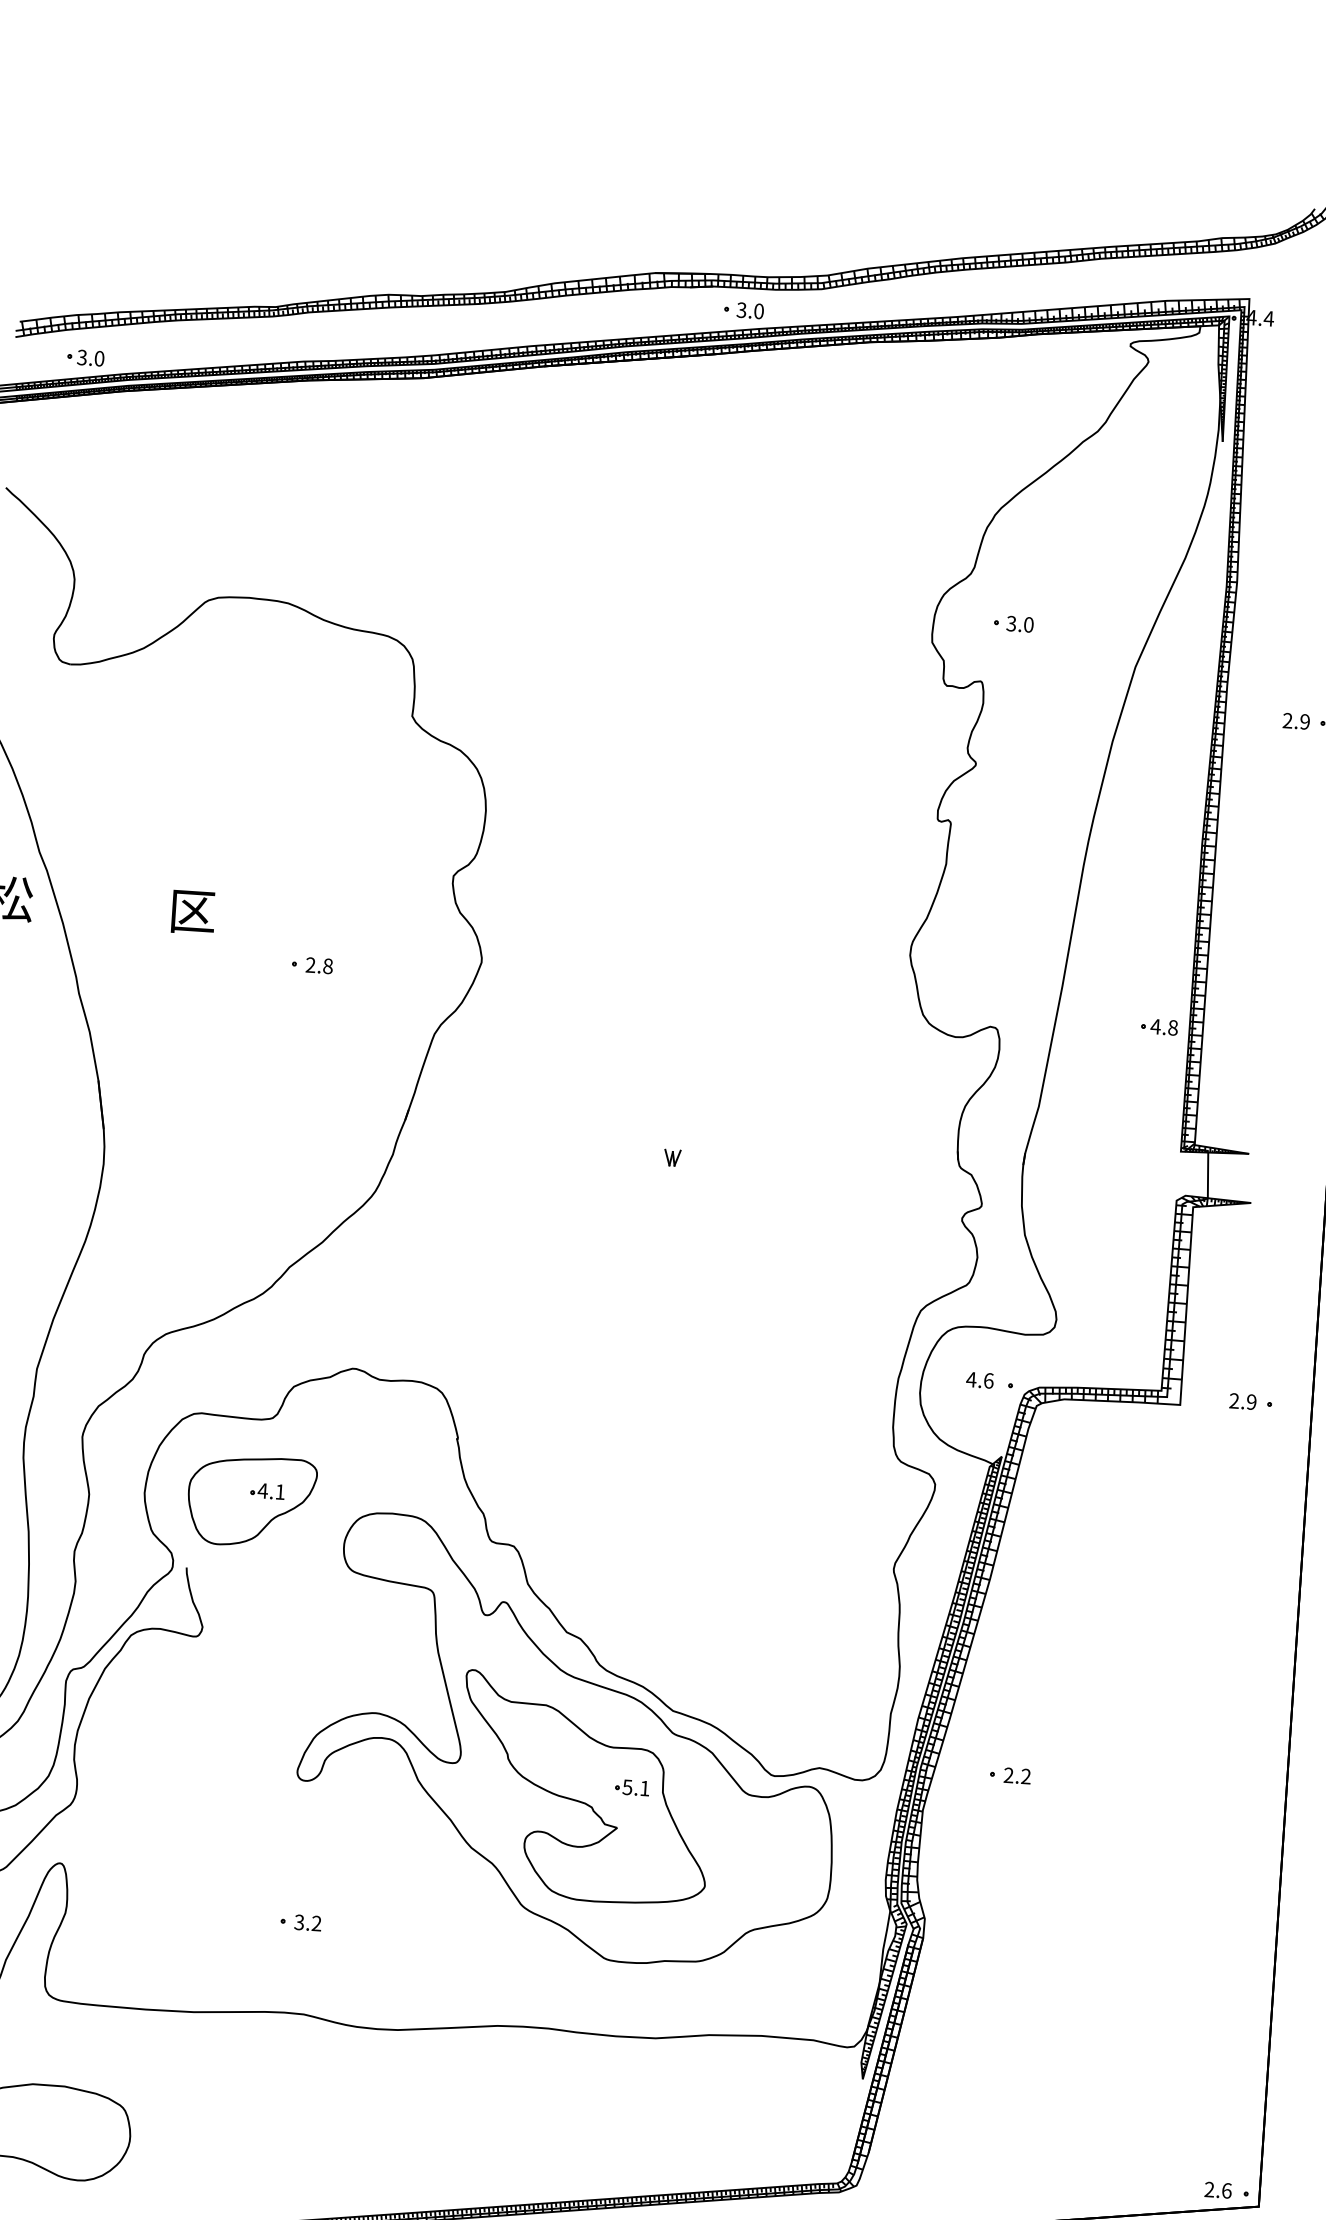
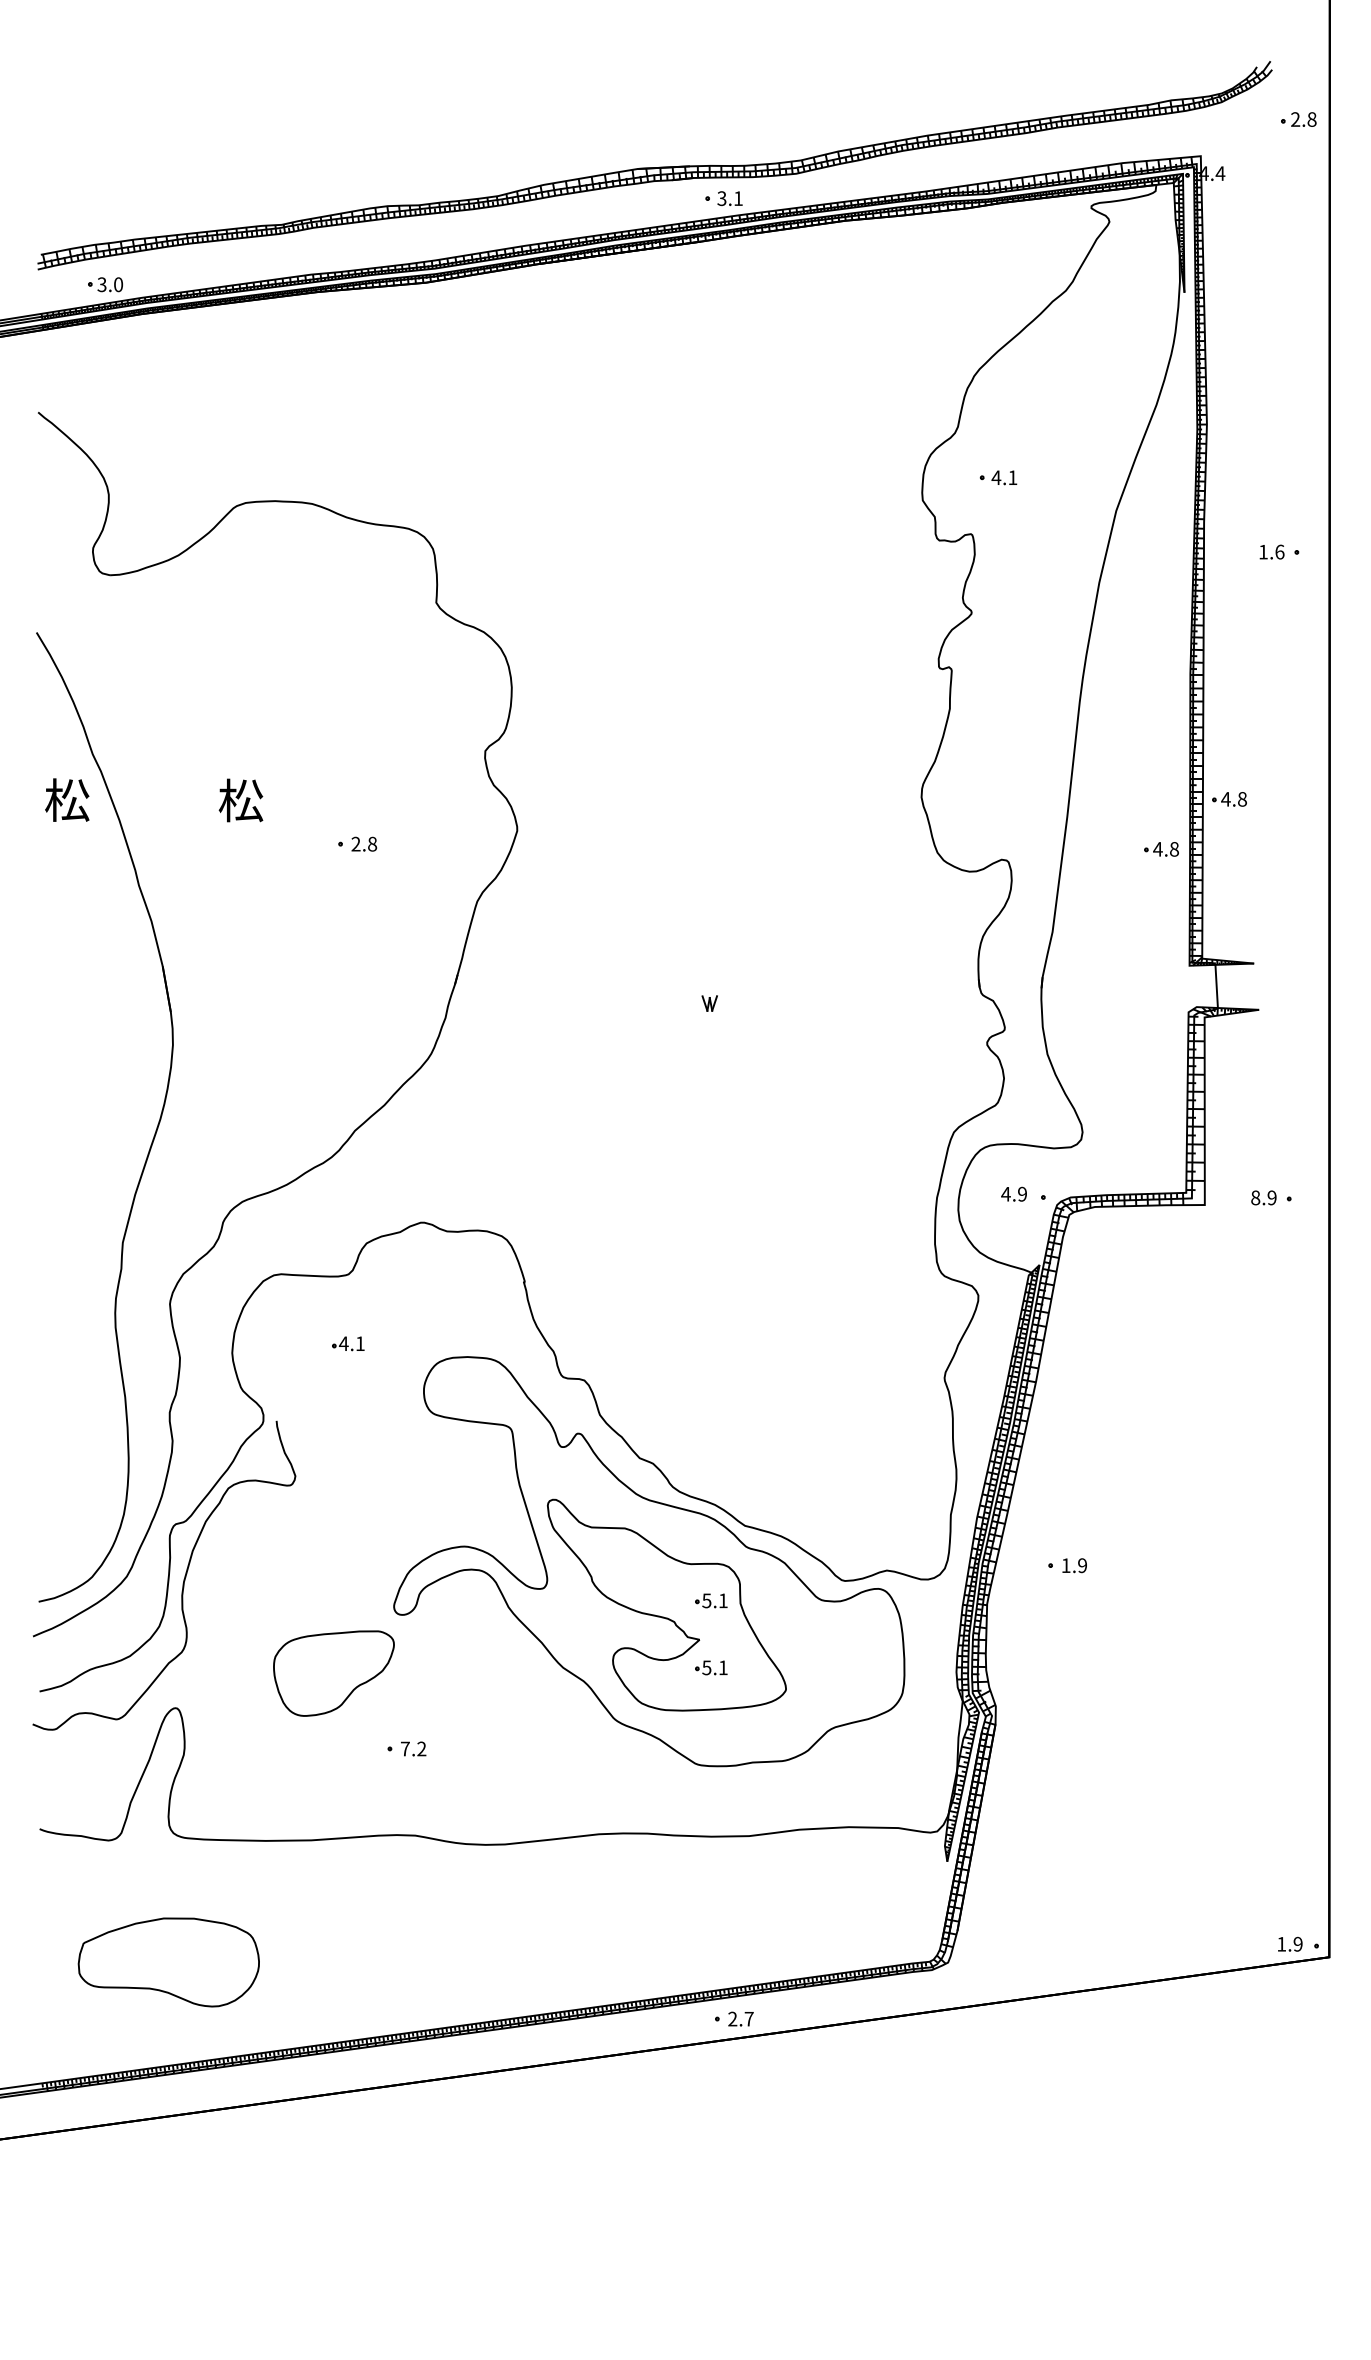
text: (759, 311) -> (738, 198), 3.0 -> 3.1
text: (1020, 624) -> (1004, 477), 3.0 -> 4.1
text: (1296, 720) -> (1271, 551), 2.9 -> 1.6
text: (192, 911) -> (240, 800), 区 -> 松
part: (1234, 979) -> (1229, 799), added
text: (988, 1380) -> (1022, 1193), 4.6 -> 4.9
text: (1234, 1400) -> (1255, 1197), 2.9 -> 8.9
part: (251, 1501) -> (333, 1673), moved
text: (1017, 1775) -> (1074, 1565), 2.2 -> 1.9
part: (627, 1857) -> (711, 1667), added
text: (298, 1921) -> (404, 1748), 3.2 -> 7.2
text: (1217, 2189) -> (1289, 1943), 2.6 -> 1.9

